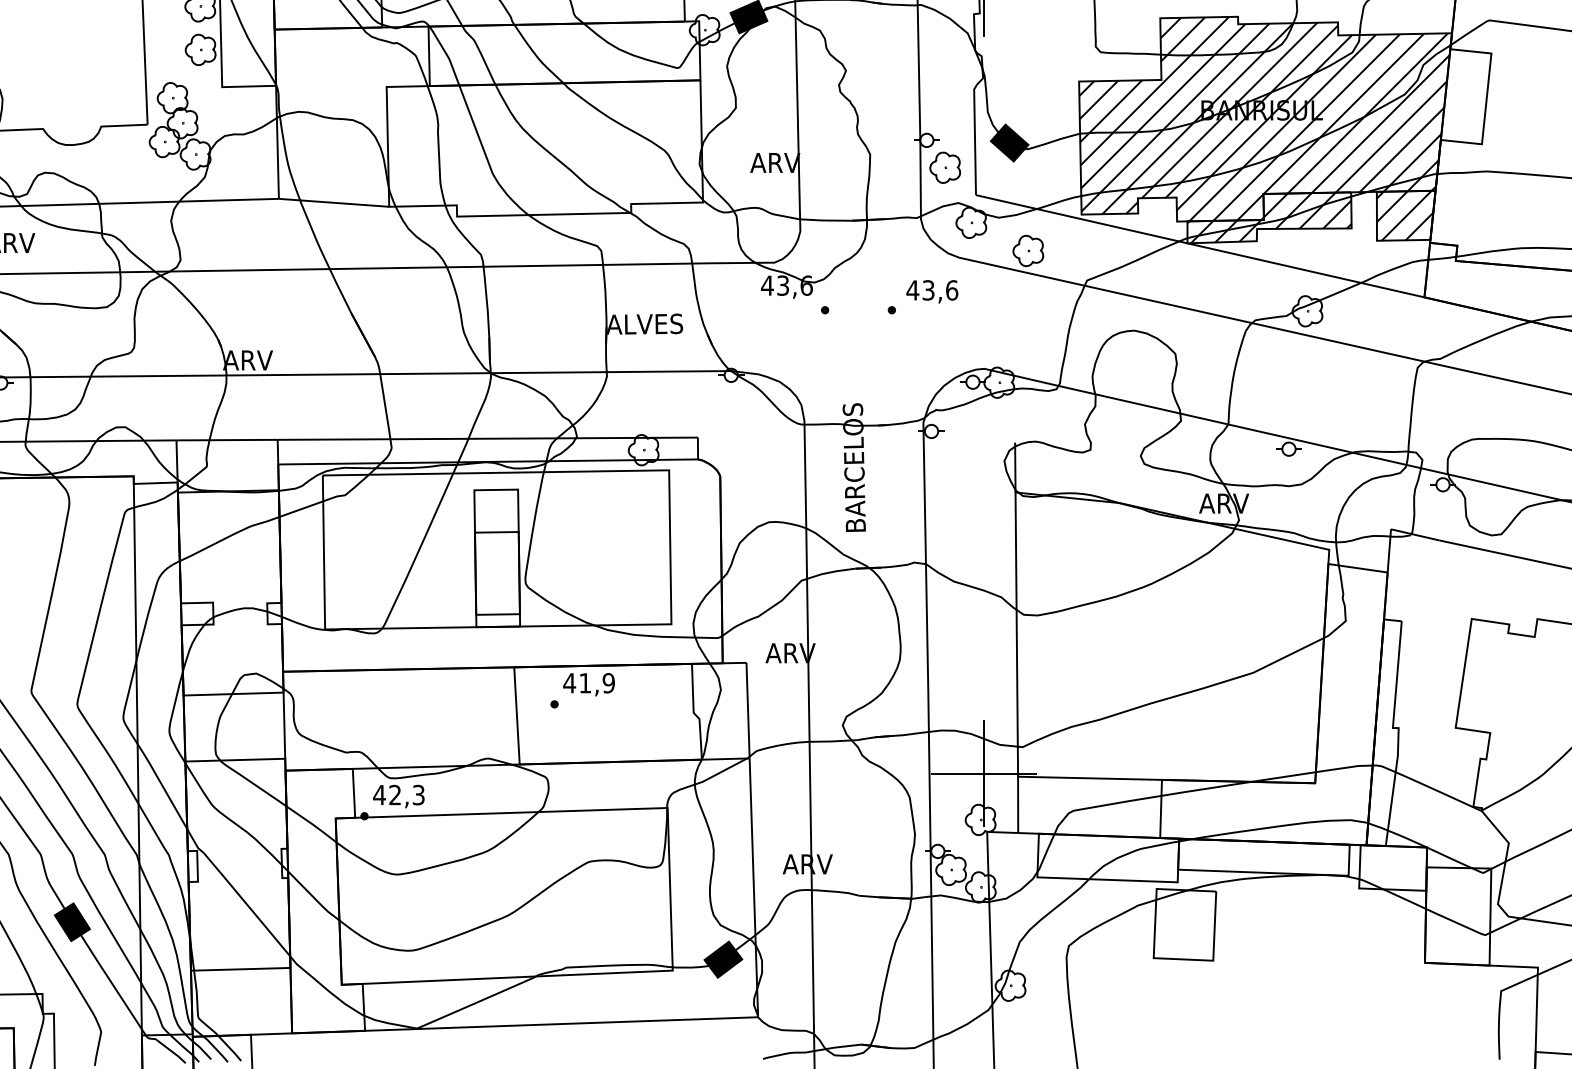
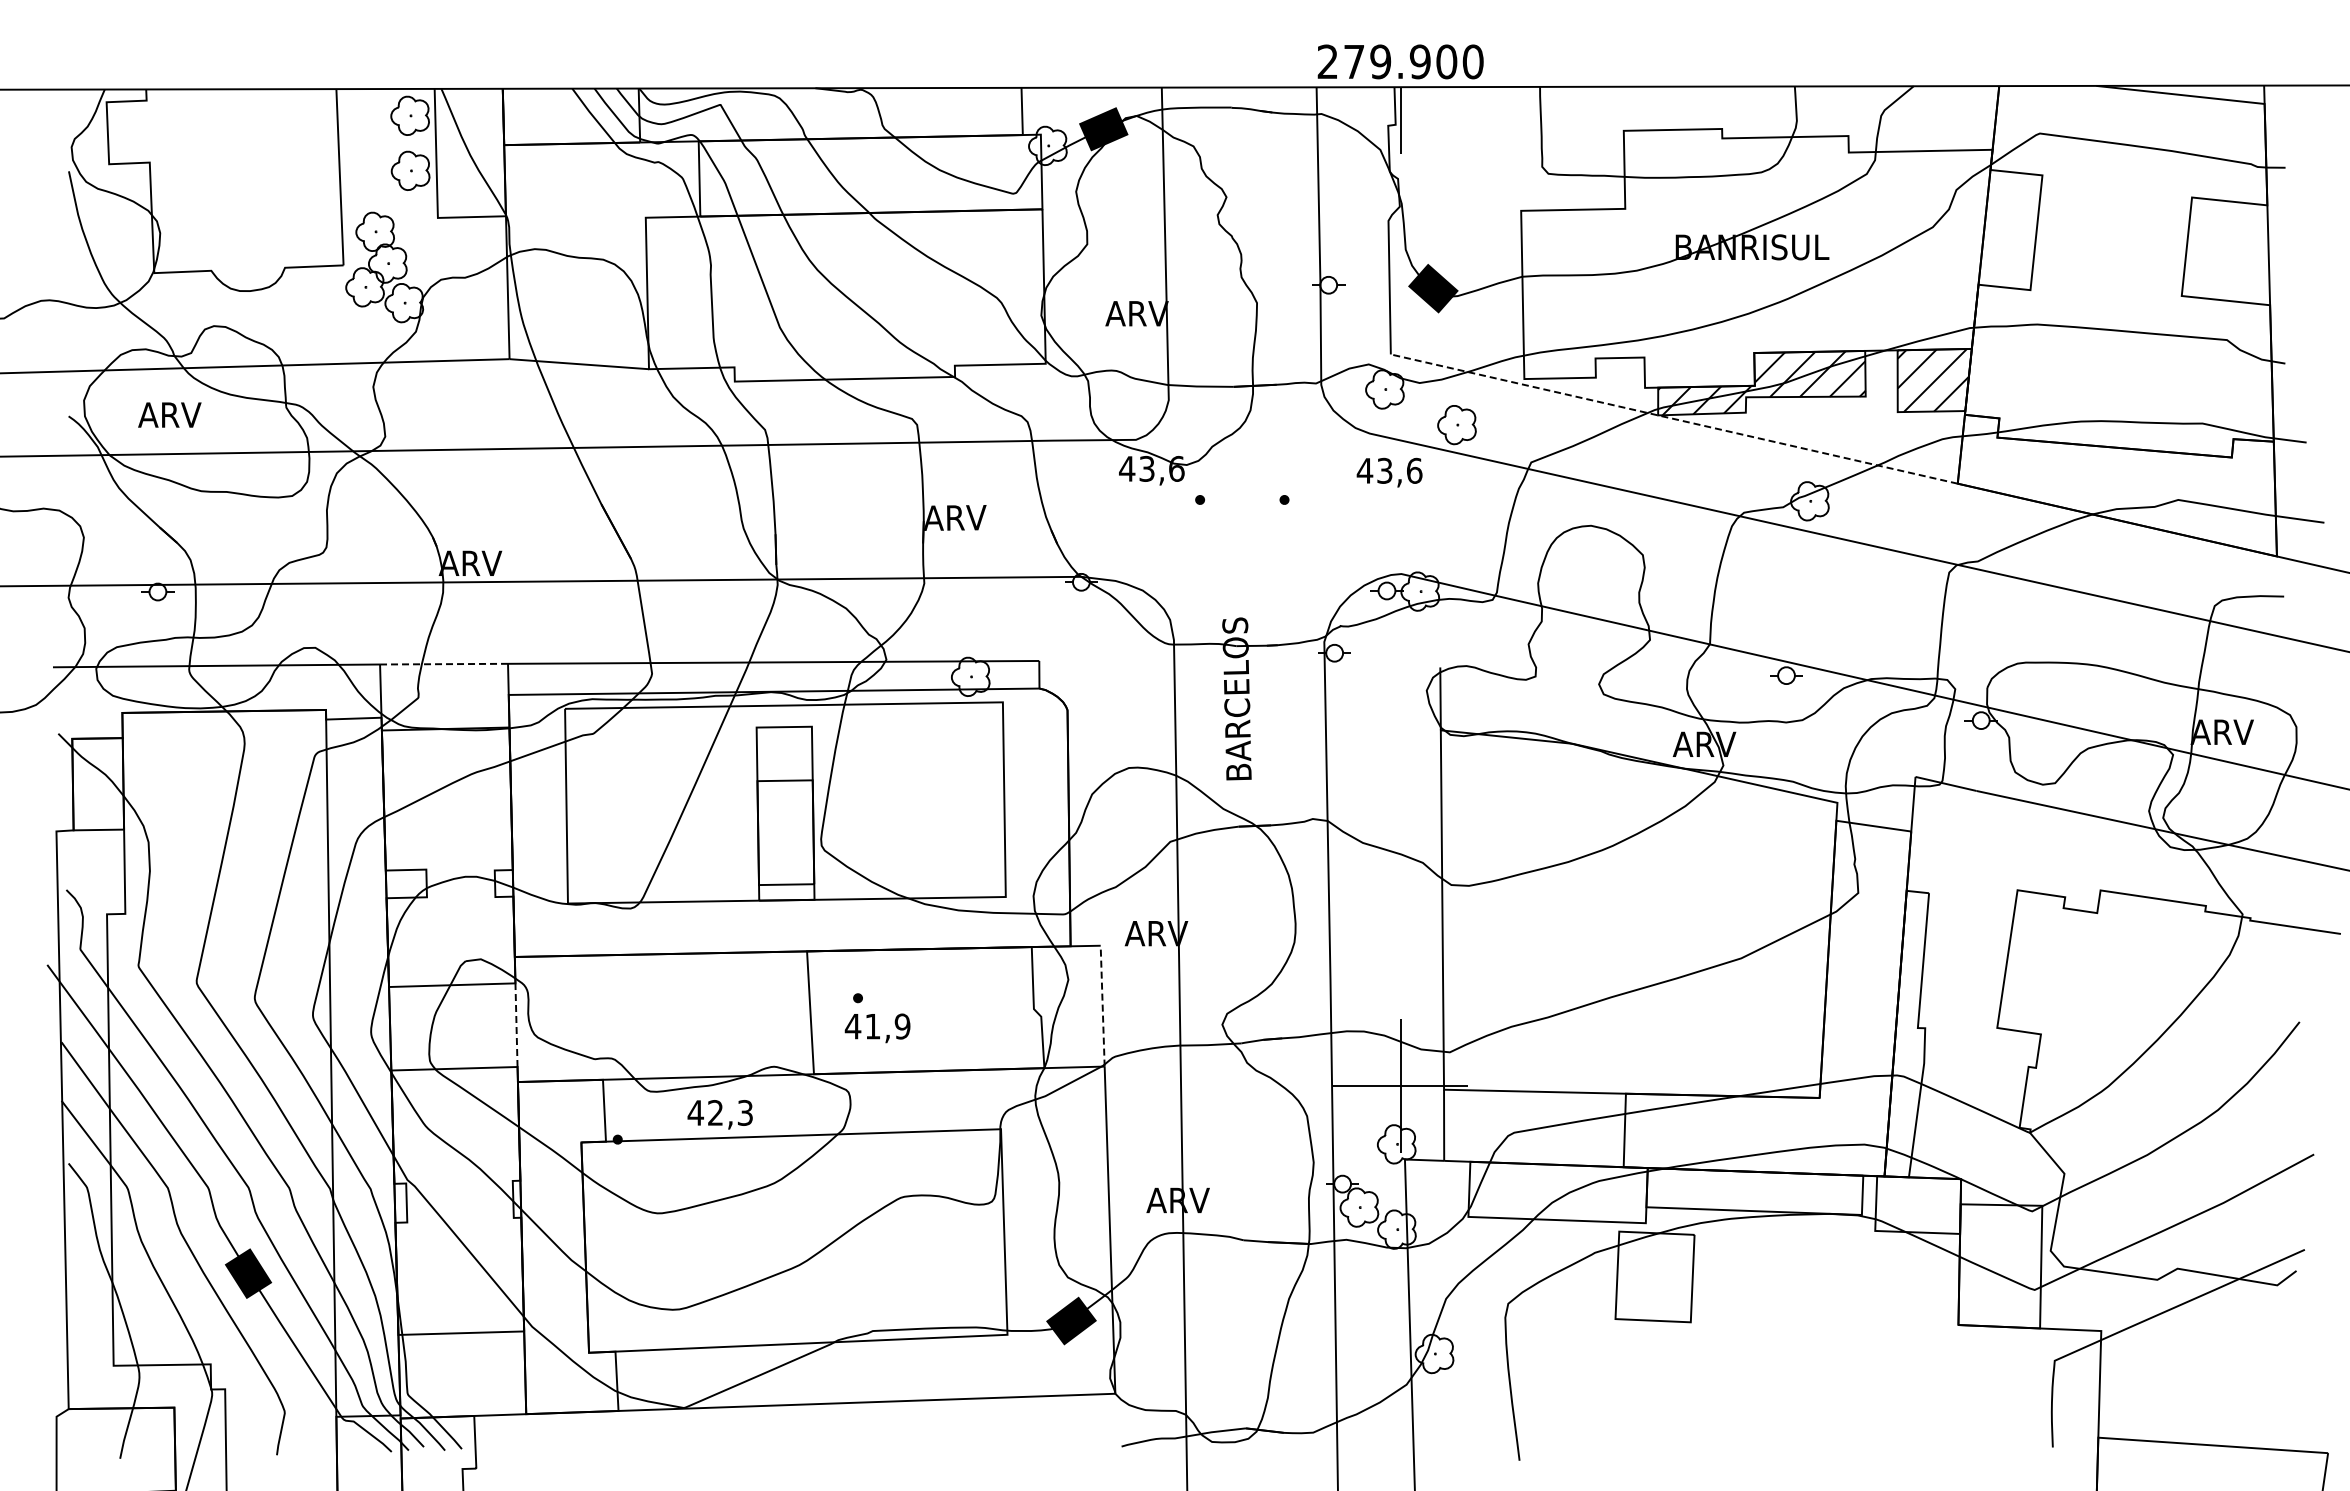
hatch: (1264, 119) -> (1755, 258), removed
part: (944, 167) -> (1351, 319), removed
line: (1199, 245) -> (1673, 418), solid -> dashed
text: (932, 291) -> (1389, 472), moved
text: (655, 324) -> (985, 517), ALVES -> ARV
line: (227, 440) -> (444, 664), solid -> dashed
text: (588, 684) -> (877, 1028), moved
line: (747, 710) -> (1102, 1005), solid -> dashed
line: (284, 725) -> (516, 1025), solid -> dashed
text: (398, 796) -> (719, 1114), moved

